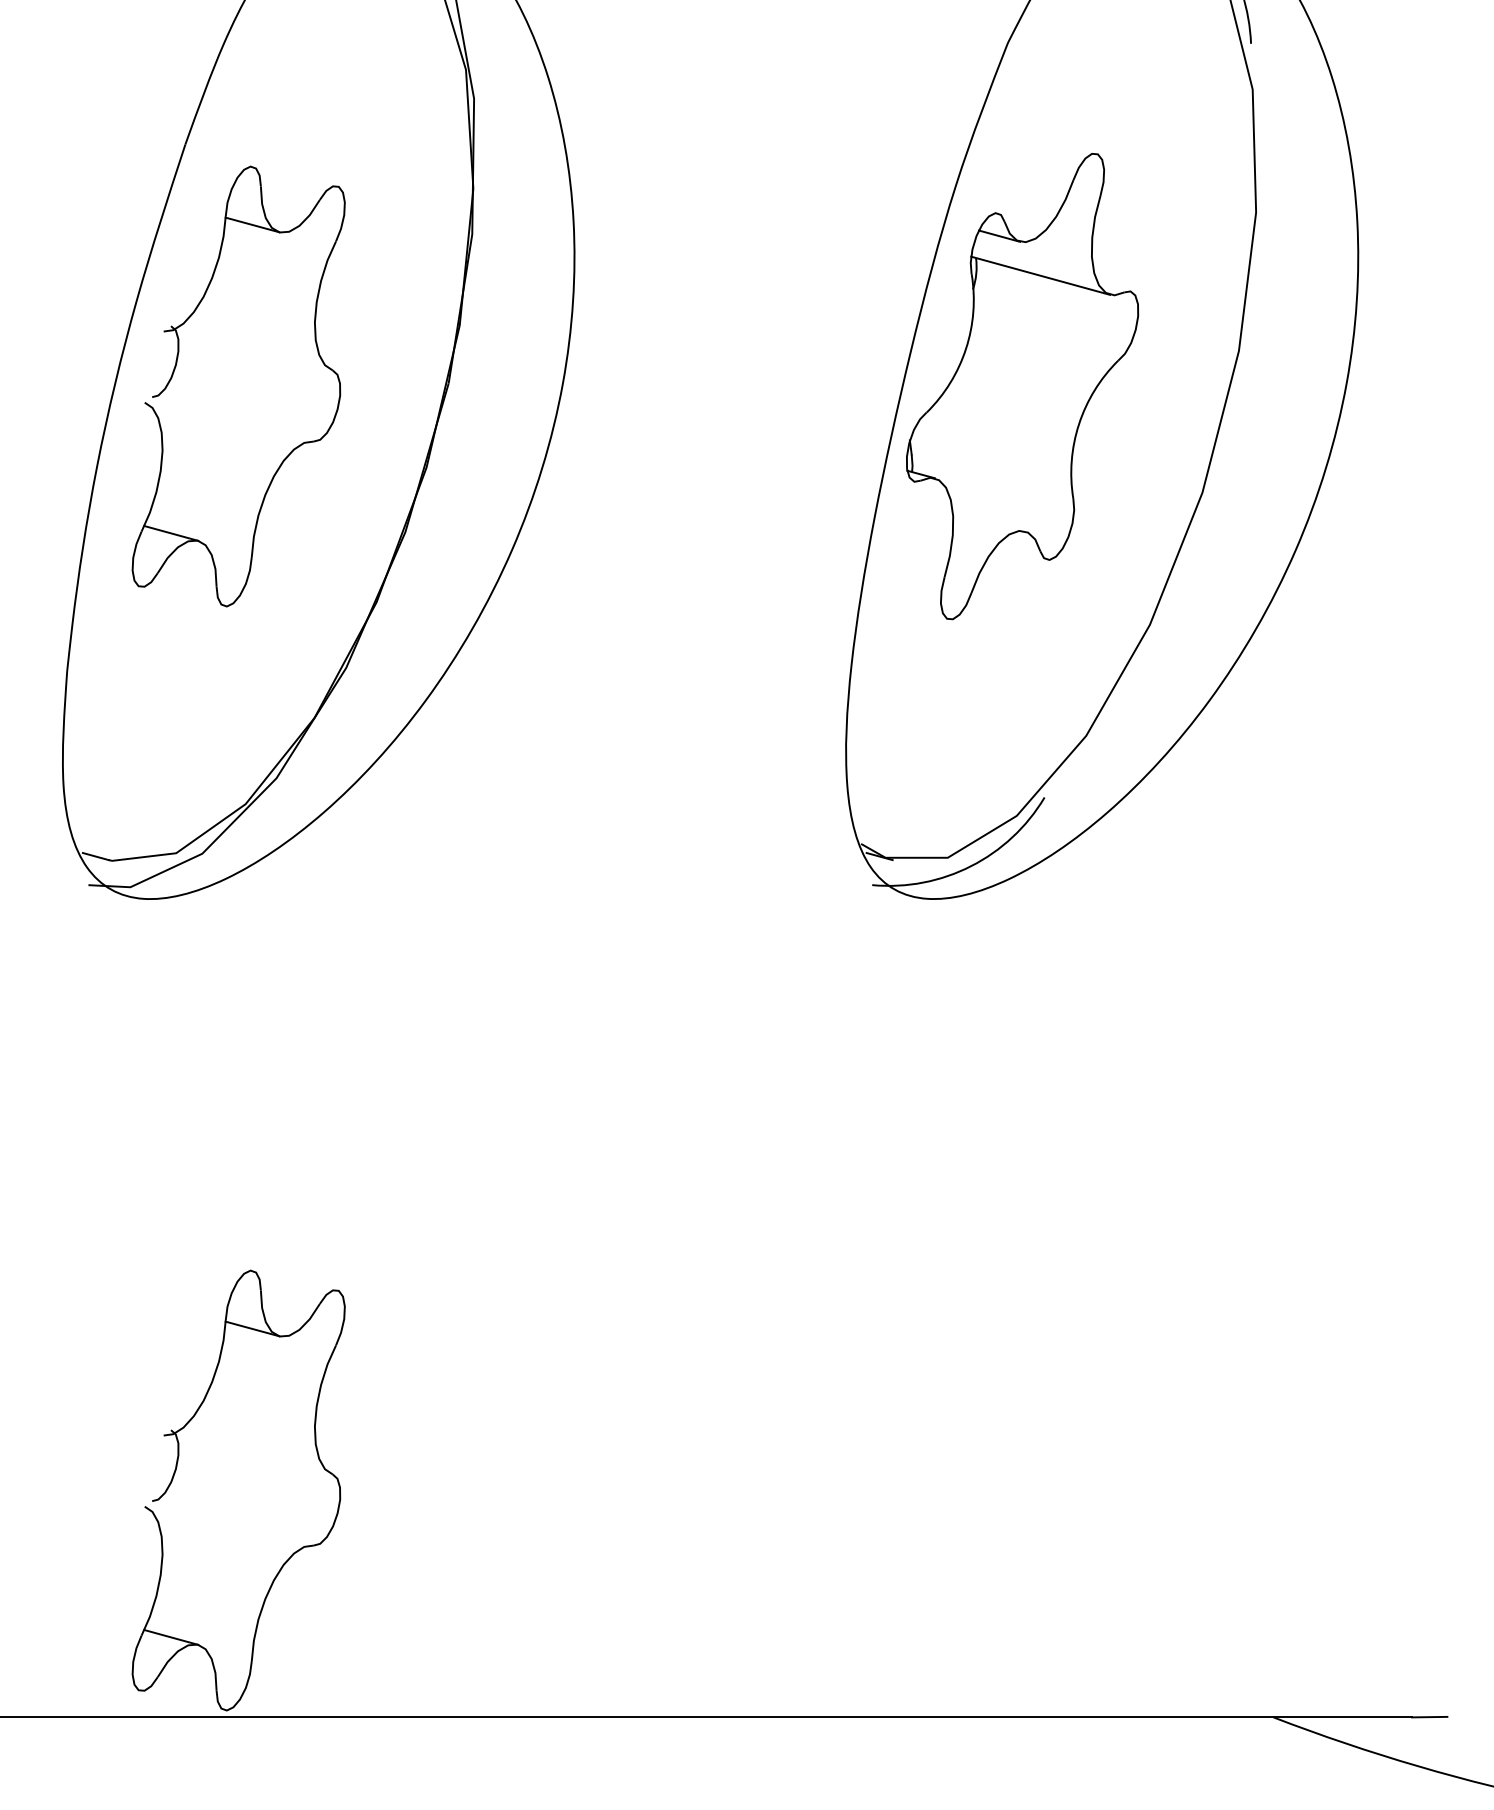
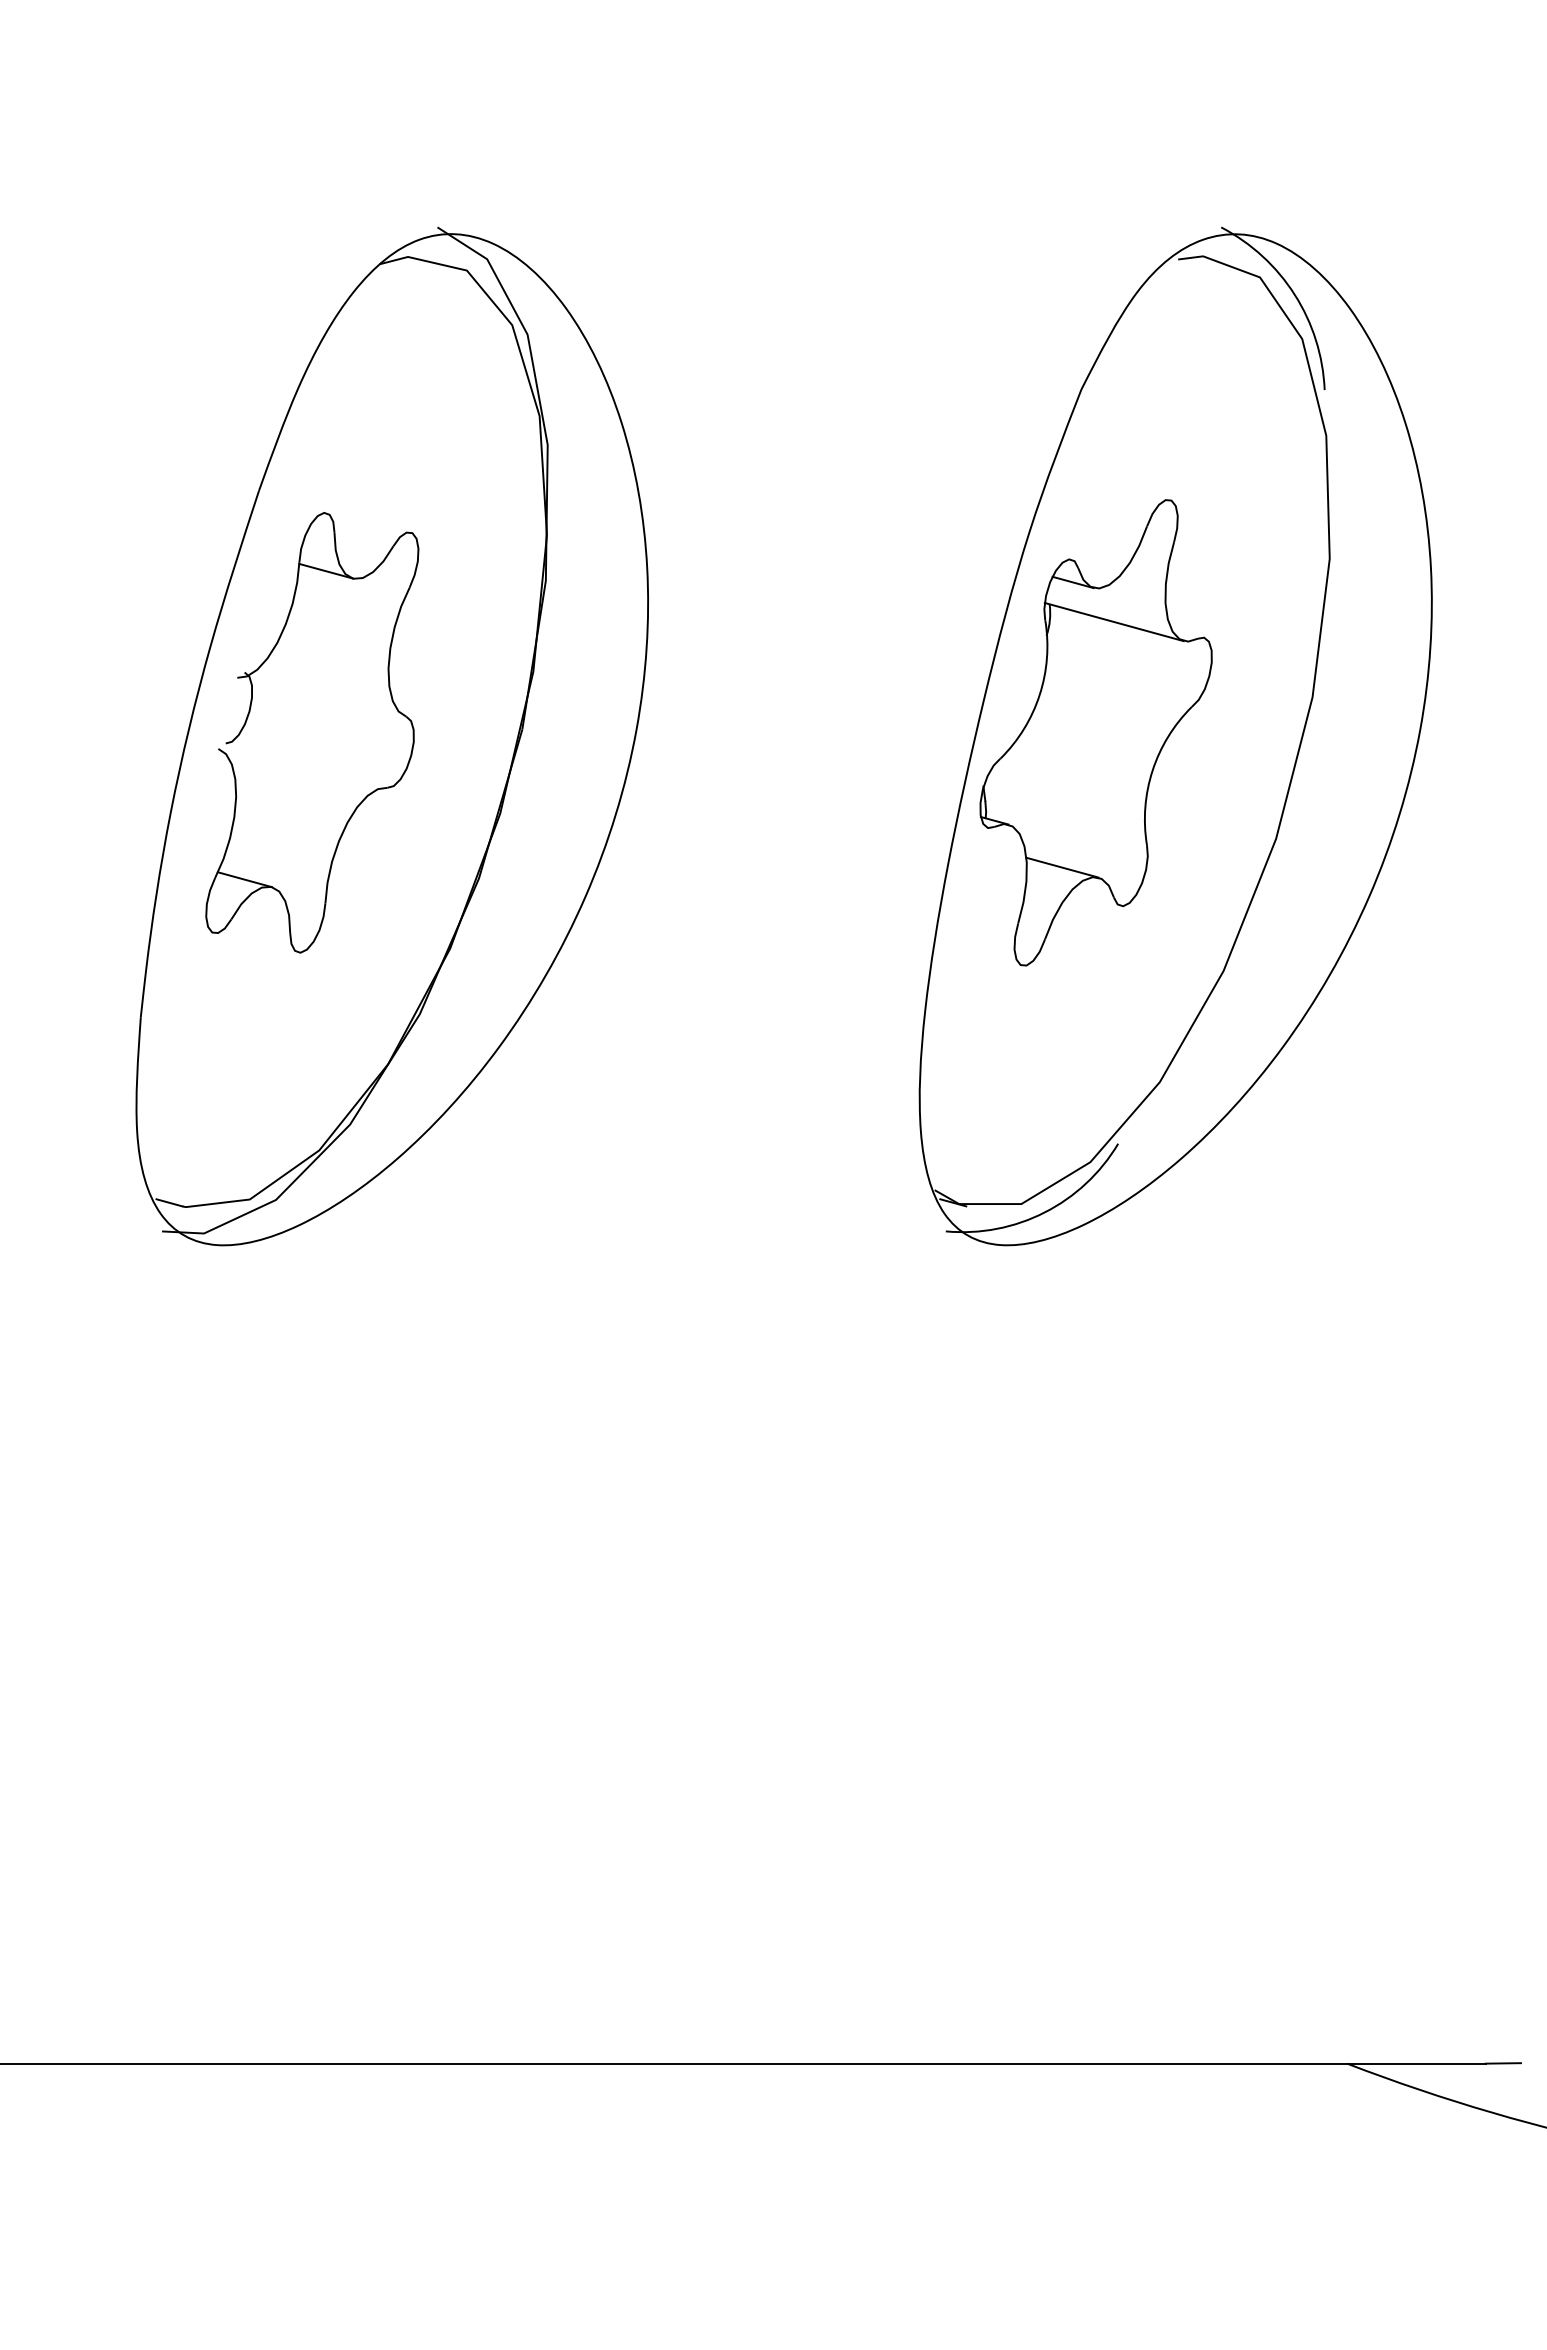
line: (988, 521) -> (1062, 867), added
part: (176, 1470) -> (250, 1816), removed

